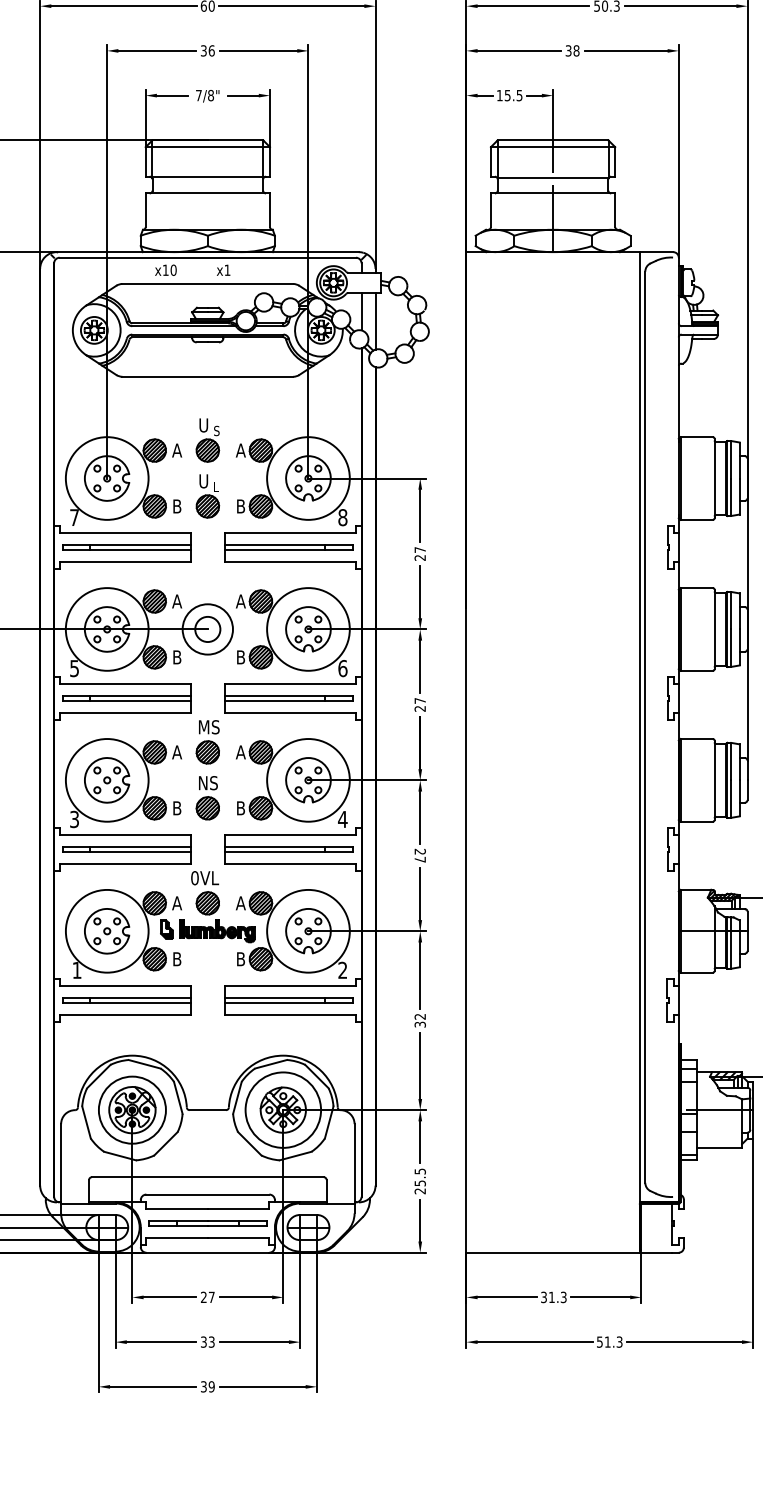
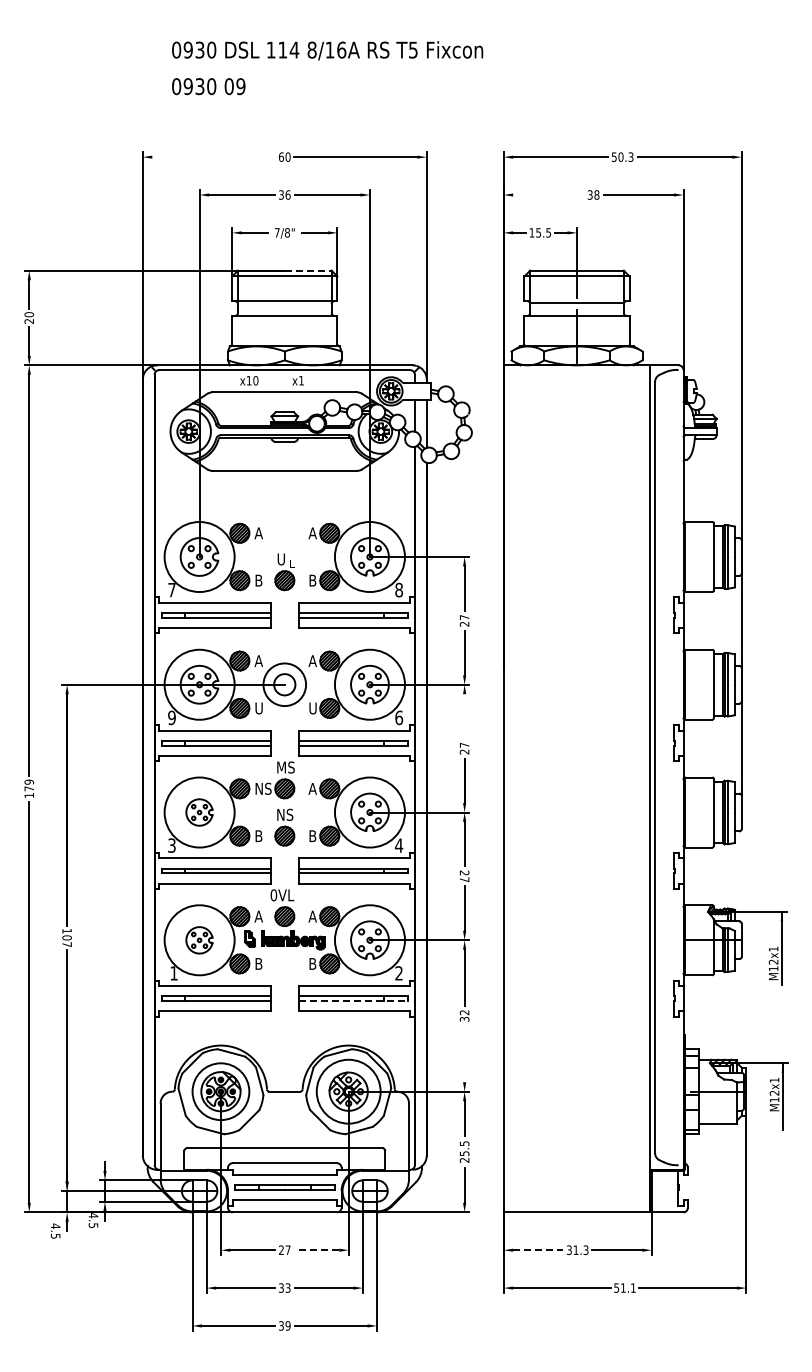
line: (123, 6) -> (213, 157), removed
line: (519, 51) -> (548, 195), removed
line: (235, 140) -> (308, 270), solid -> dashed
part: (207, 440) -> (284, 524), removed
text: (176, 657) -> (258, 708), B -> U
text: (240, 657) -> (312, 708), B -> U
line: (420, 666) -> (464, 716), removed
text: (74, 668) -> (171, 717), 5 -> 9
text: (181, 751) -> (262, 788), A -> NS
part: (107, 780) -> (199, 812), size x0.7
part: (107, 931) -> (199, 940), size x0.7
line: (289, 1003) -> (353, 1001), solid -> dashed
line: (420, 1066) -> (464, 1054), removed
line: (245, 1297) -> (316, 1250), solid -> dashed
line: (507, 1297) -> (538, 1250), solid -> dashed
text: (619, 1341) -> (633, 1287), 51.3 -> 51.1

